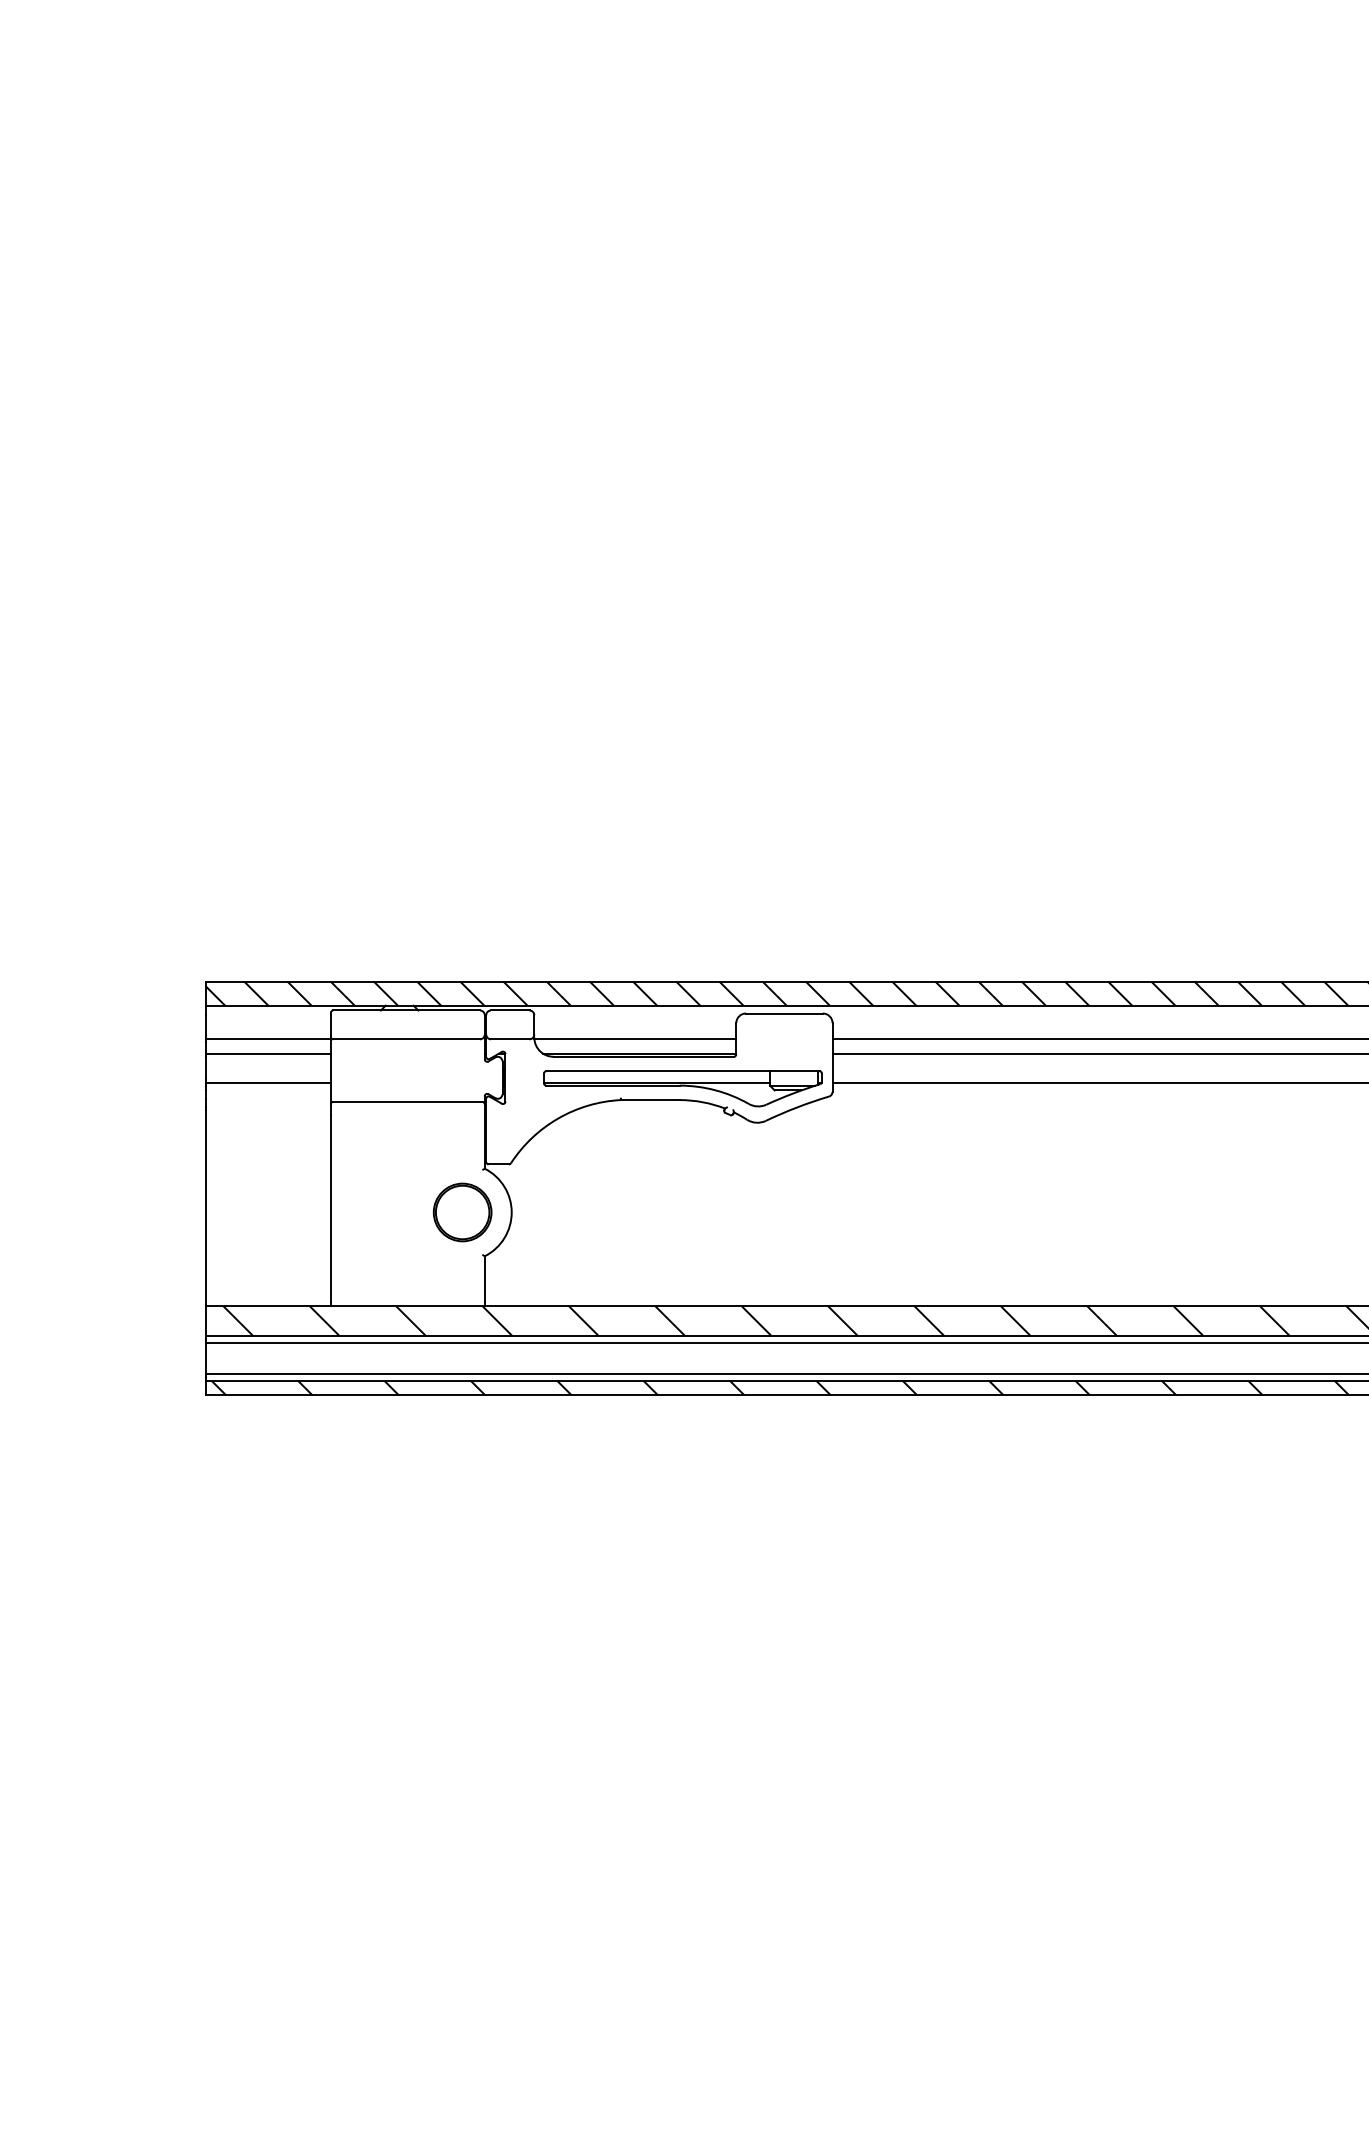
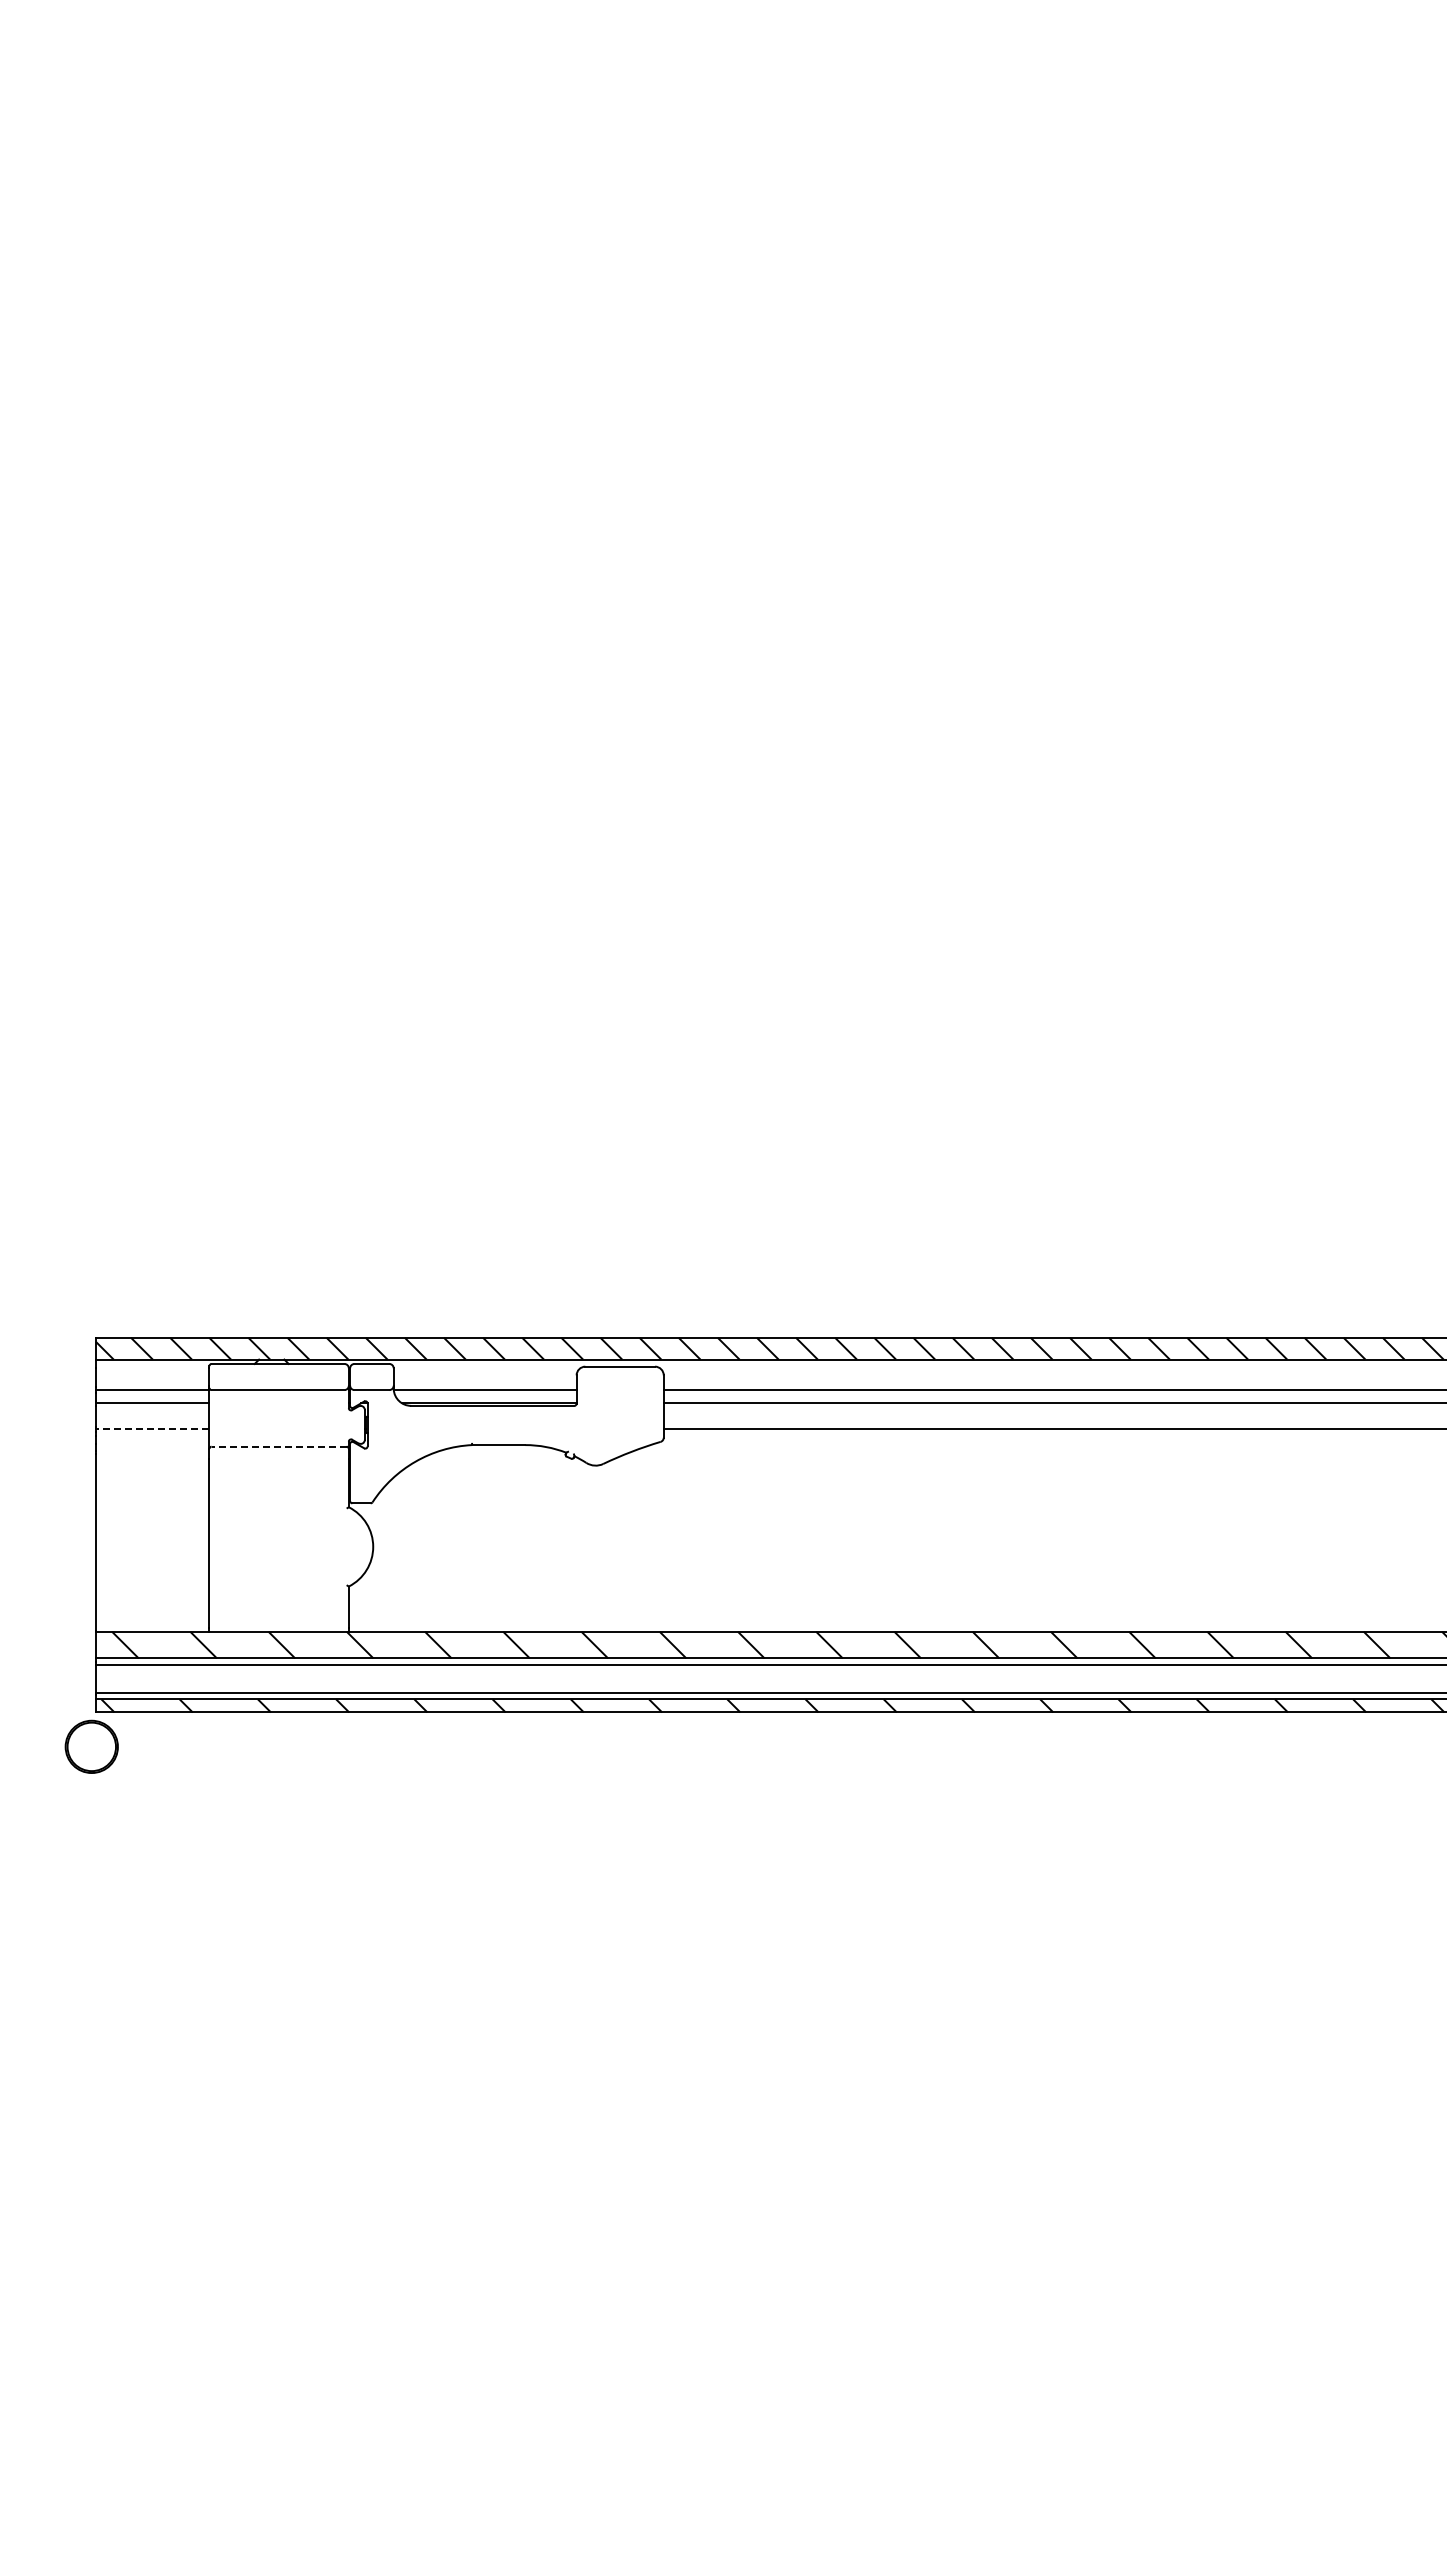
line: (267, 1082) -> (152, 1429), solid -> dashed
part: (682, 1088) -> (527, 1434), removed
line: (408, 1101) -> (279, 1446), solid -> dashed
part: (462, 1212) -> (91, 1746), moved

